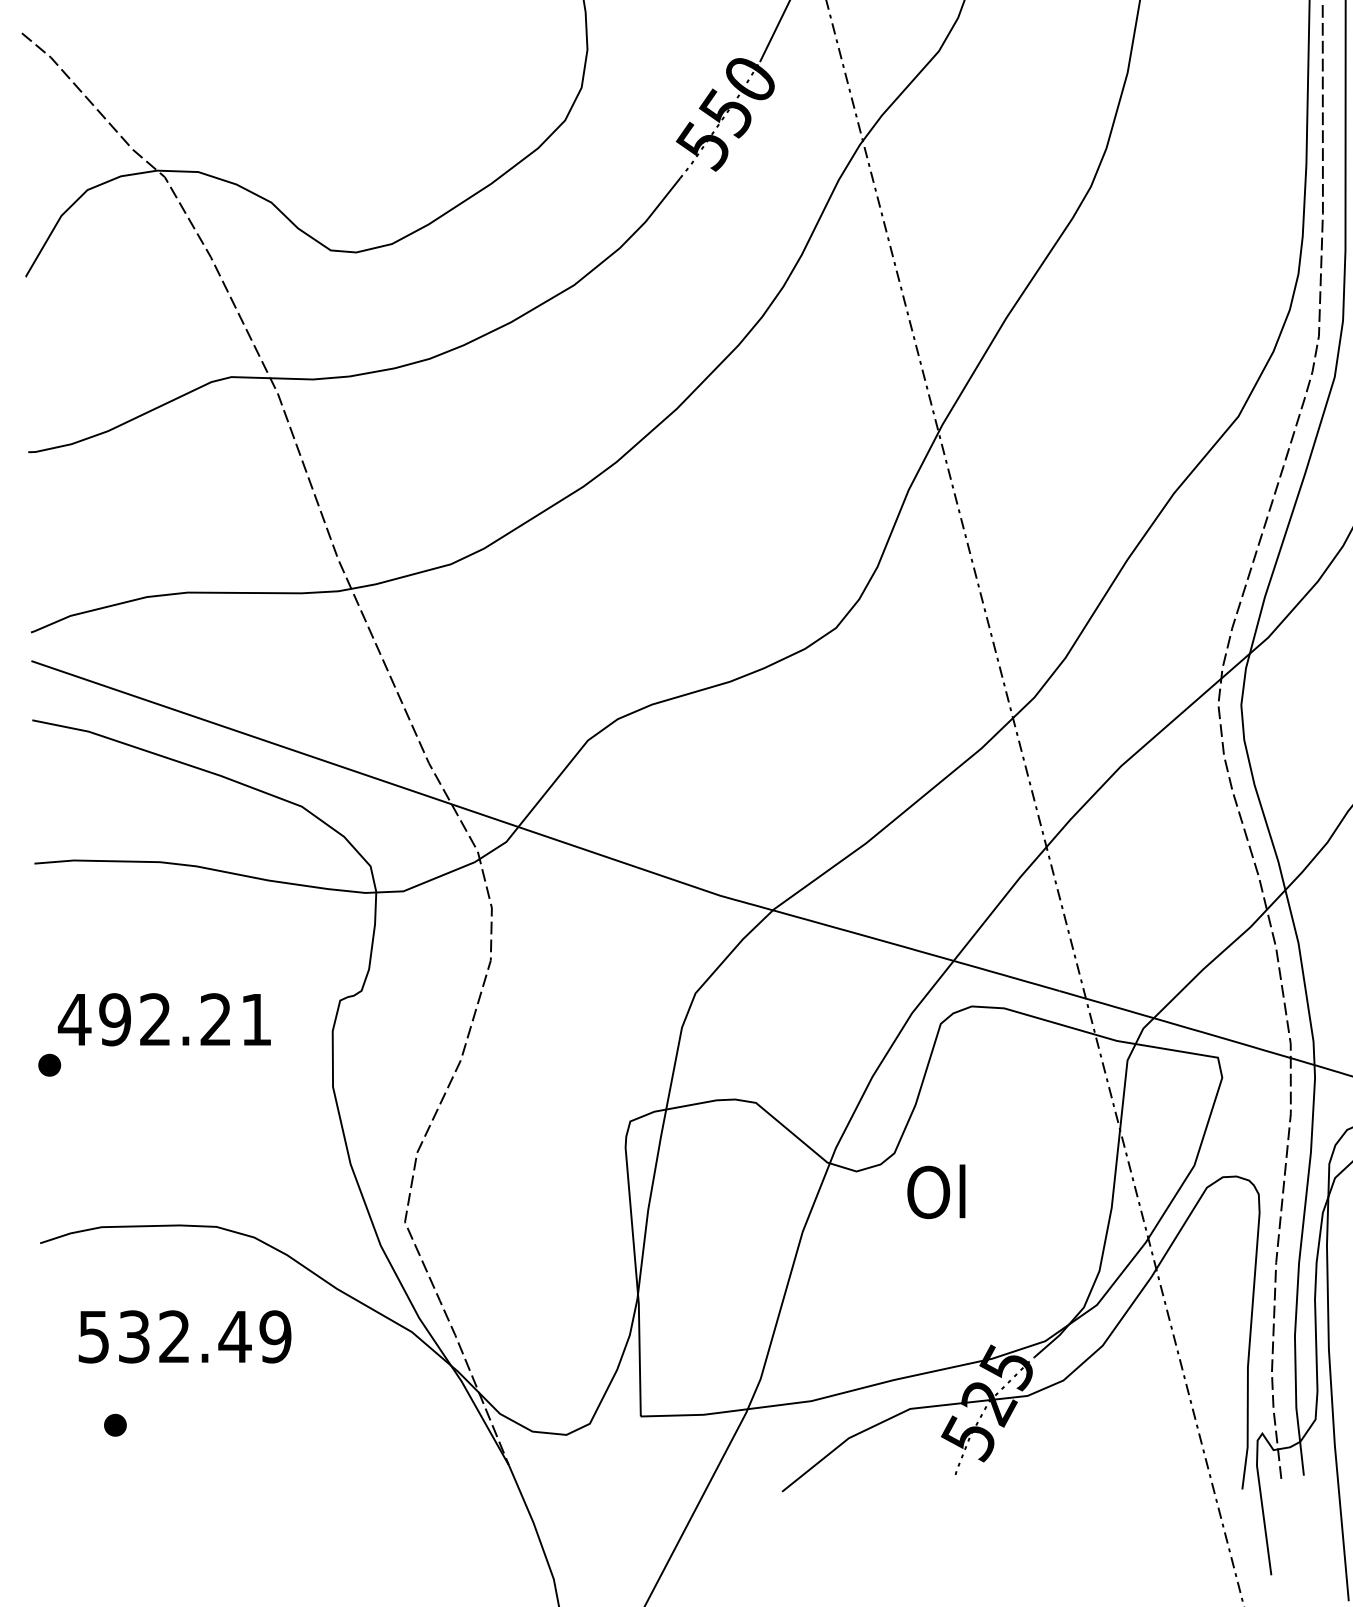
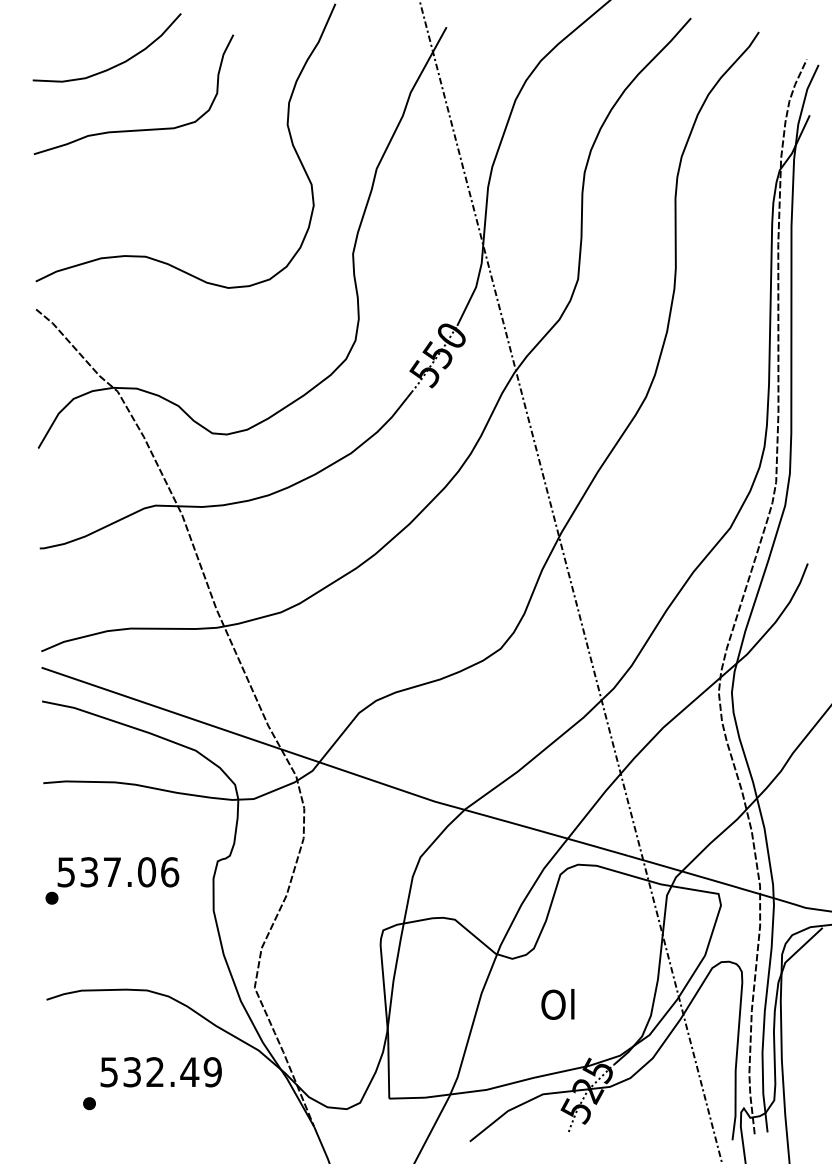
text: (164, 1020) -> (117, 872), 492.21 -> 537.06
text: (935, 1191) -> (557, 1004), moved
text: (183, 1337) -> (160, 1072), moved

